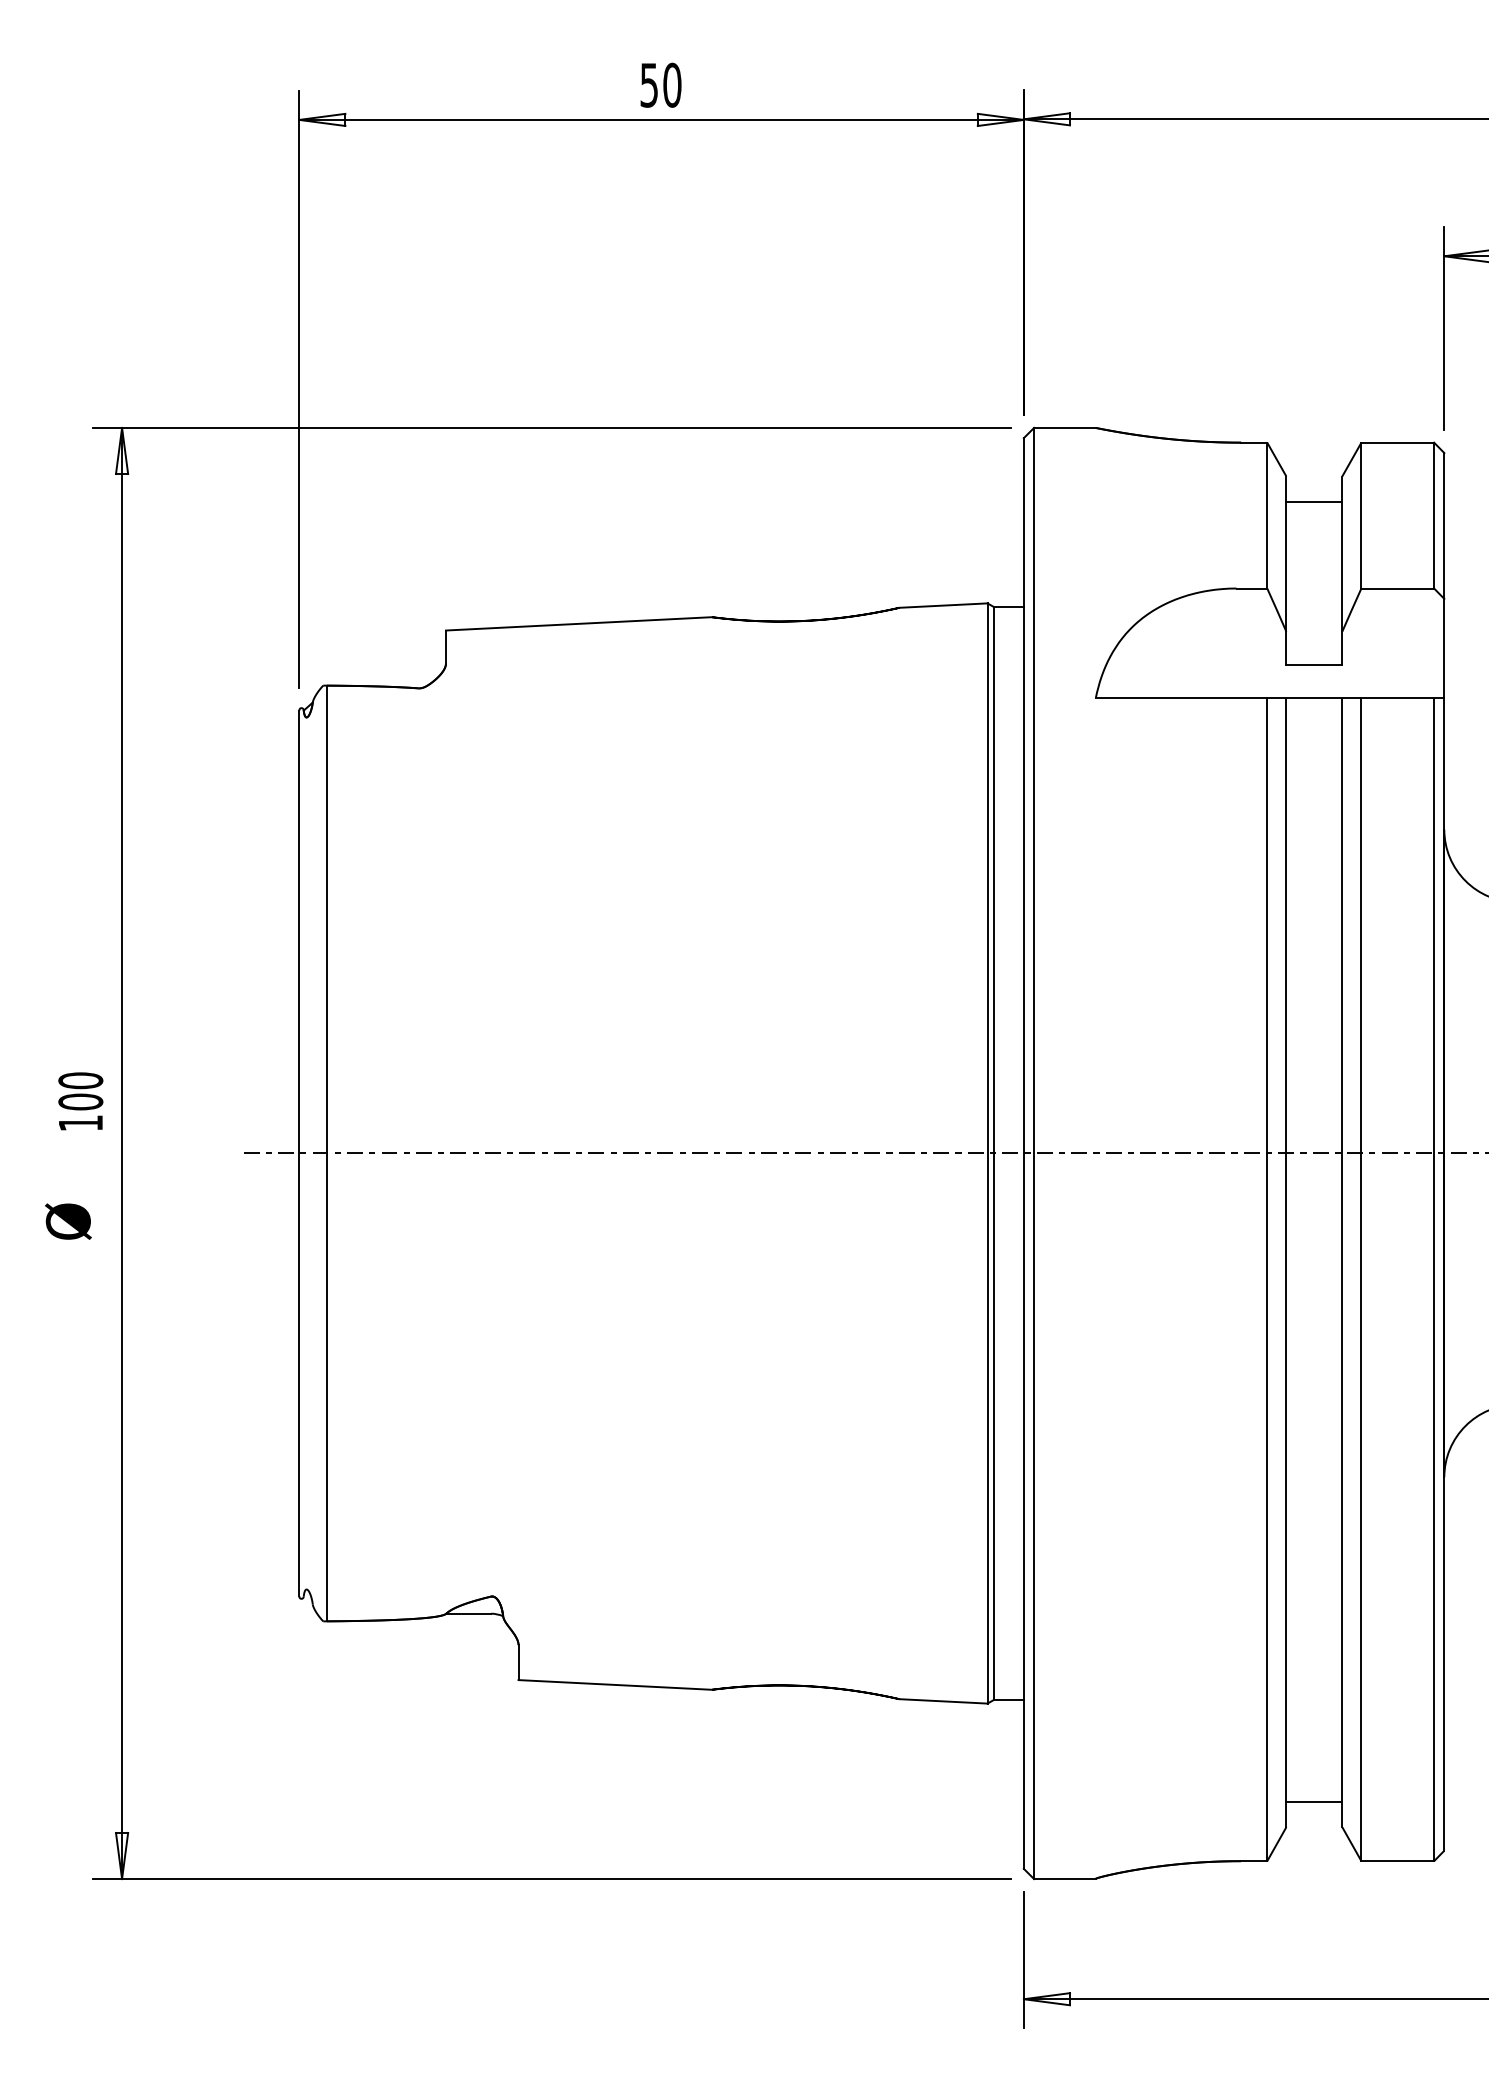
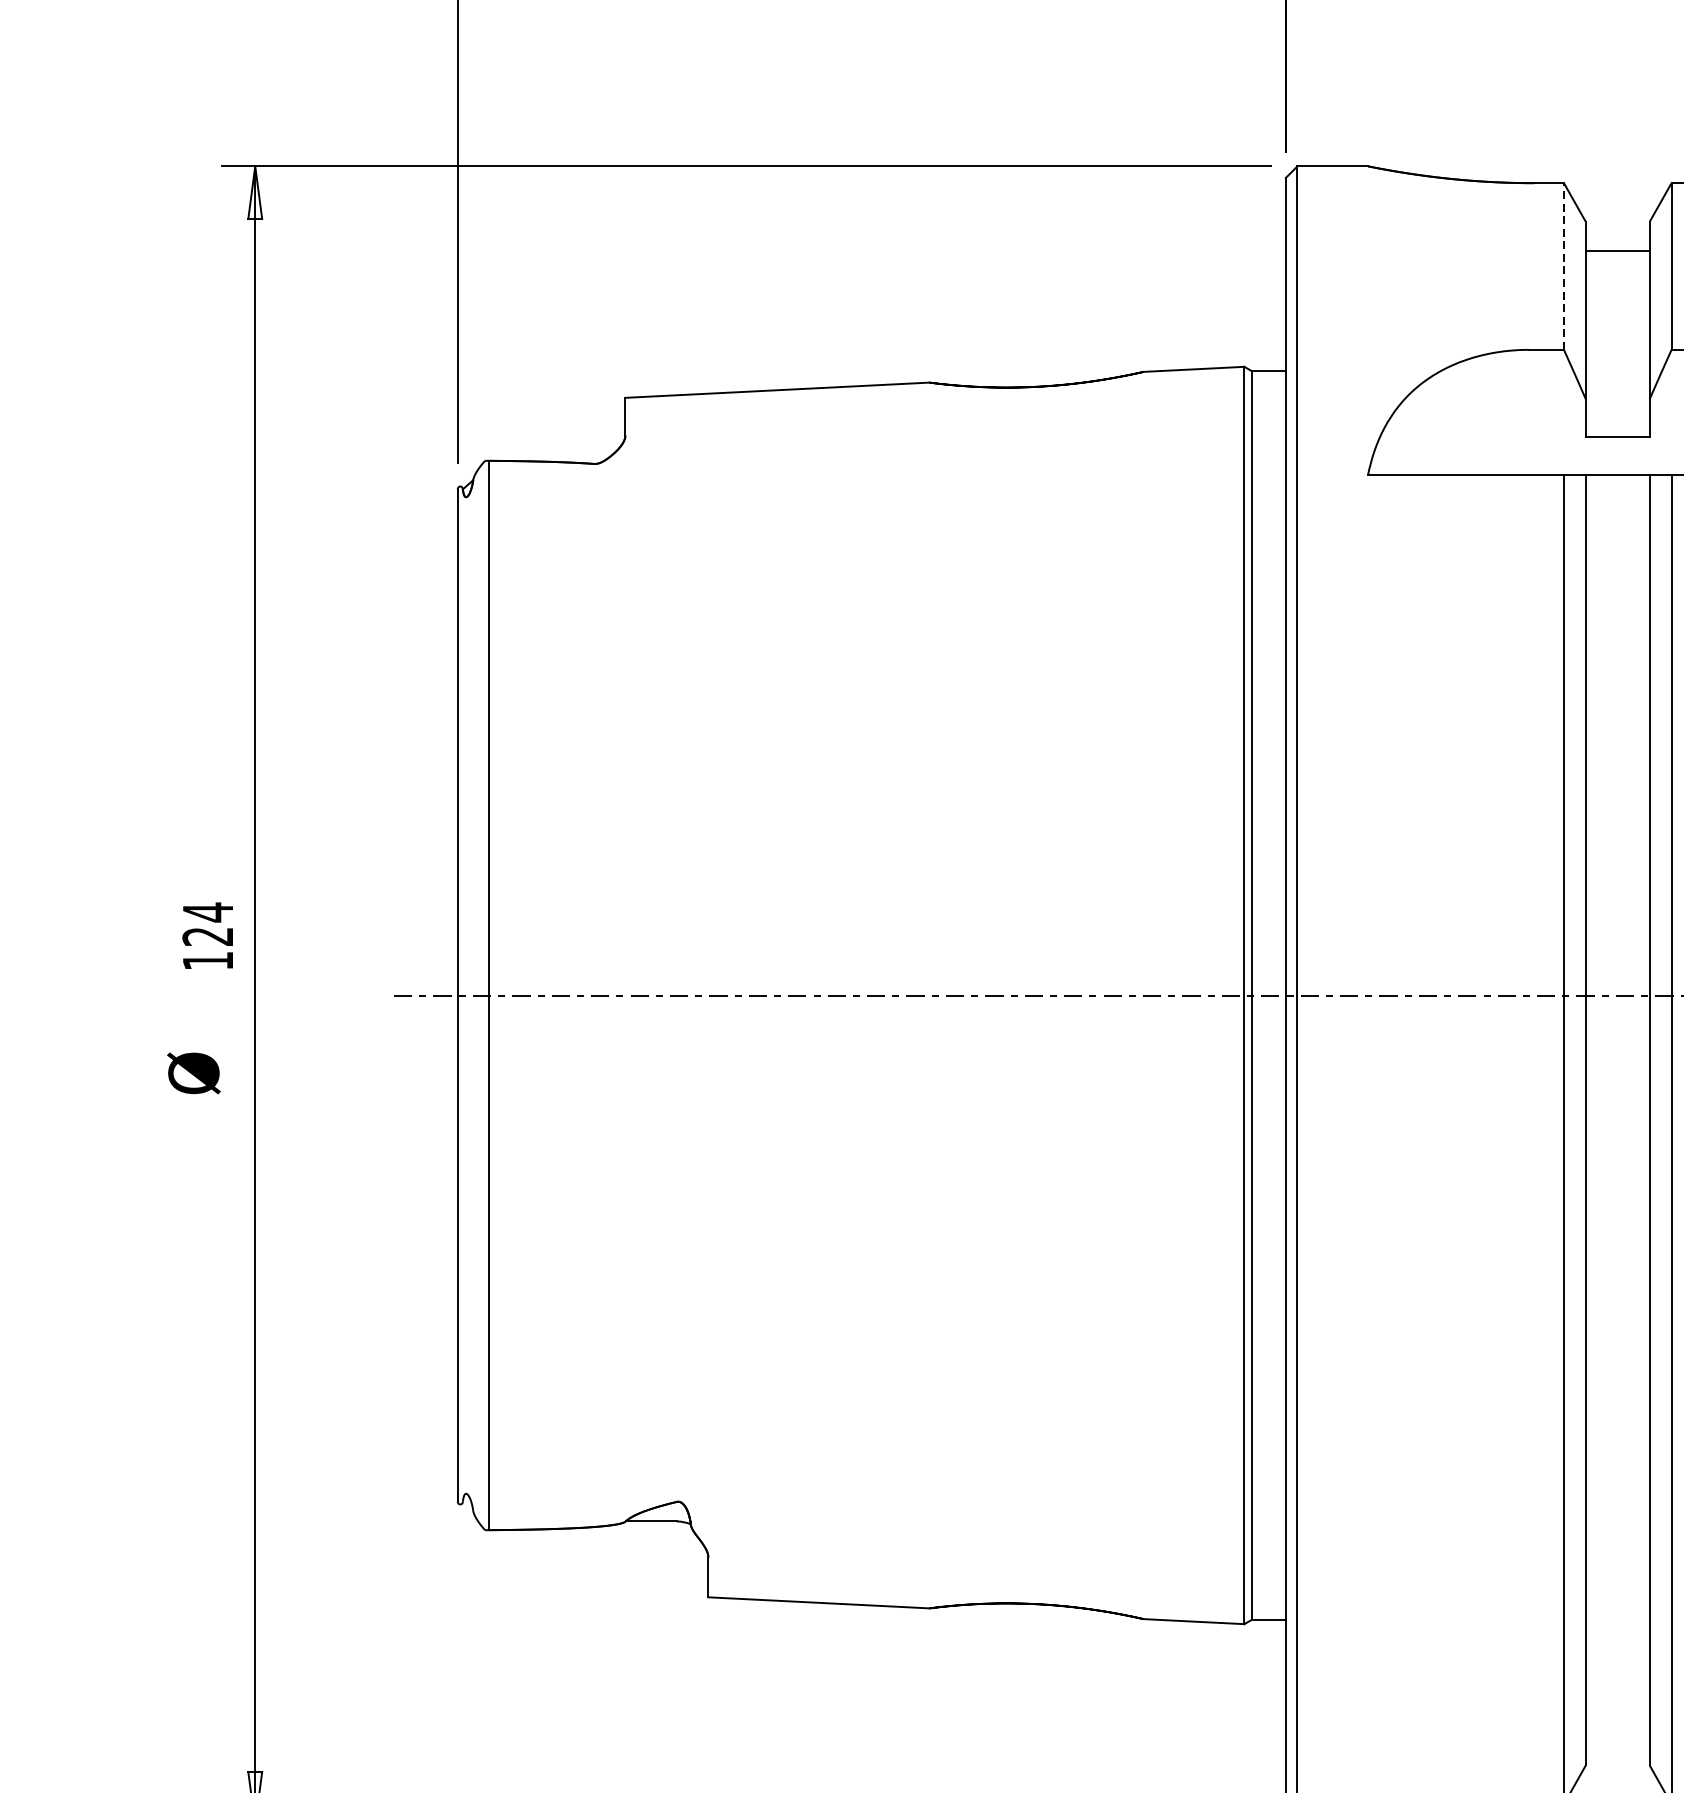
line: (1267, 515) -> (1564, 266), solid -> dashed
text: (80, 1091) -> (207, 924), 100 -> 124
line: (1314, 1801) -> (1617, 1736), removed

